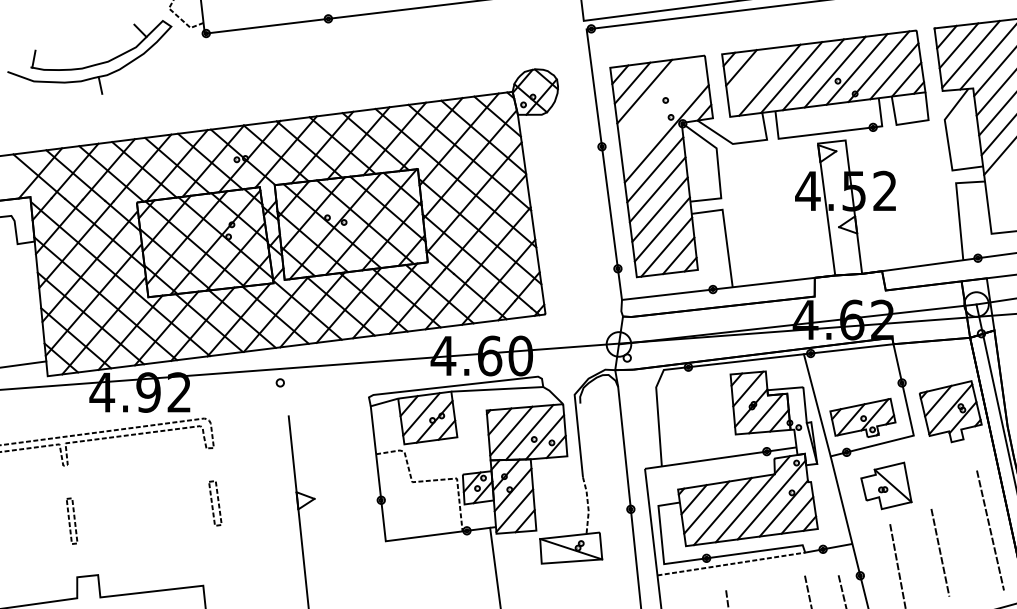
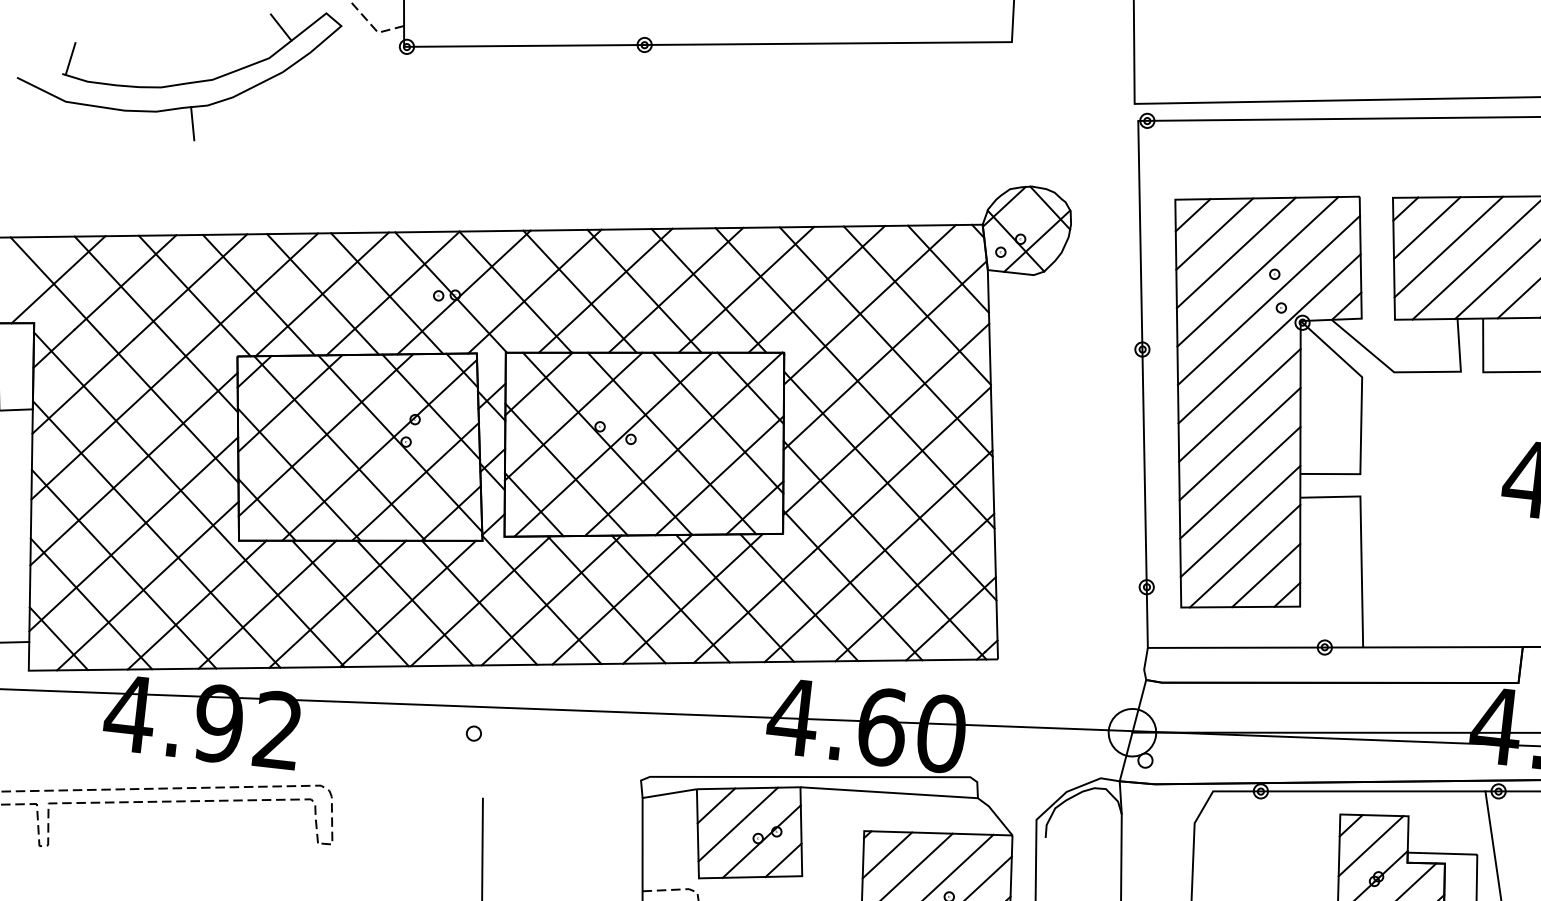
line: (753, 76) -> (1448, 247), added
line: (656, 100) -> (1257, 272), added
line: (664, 113) -> (1269, 299), added

